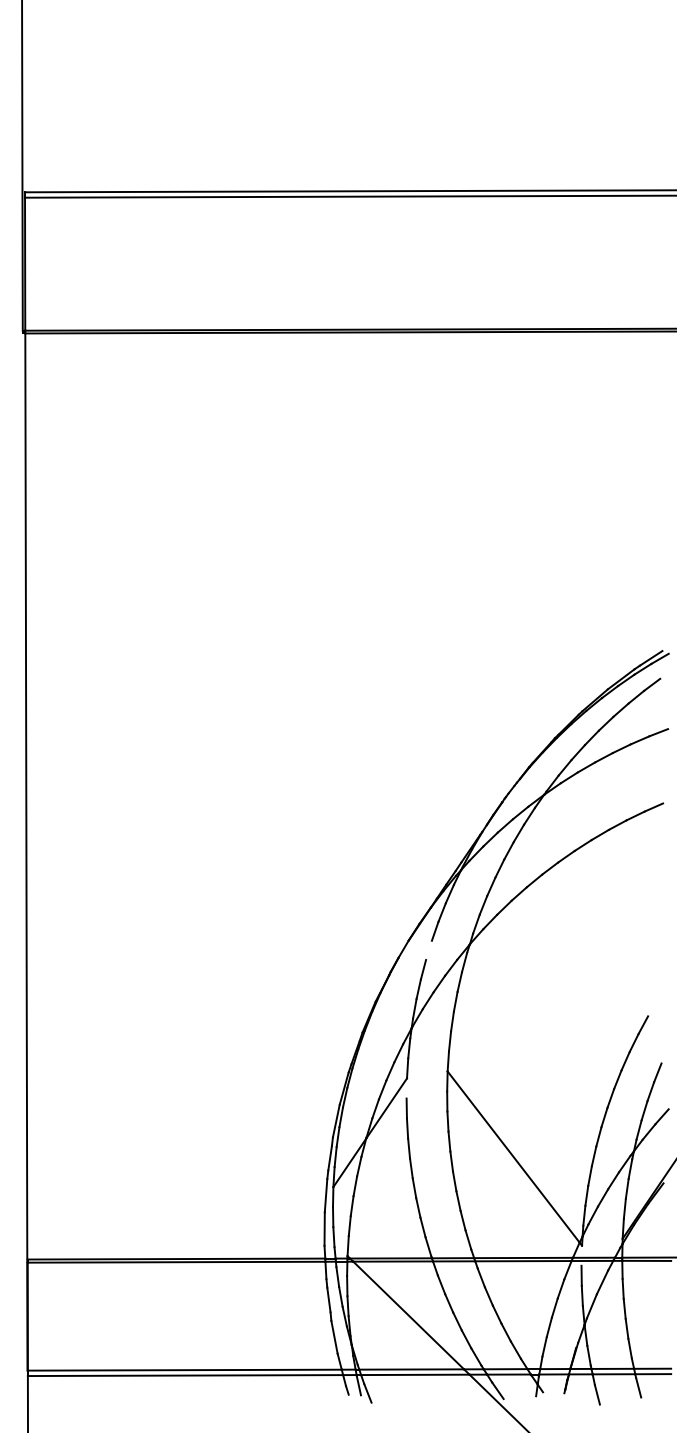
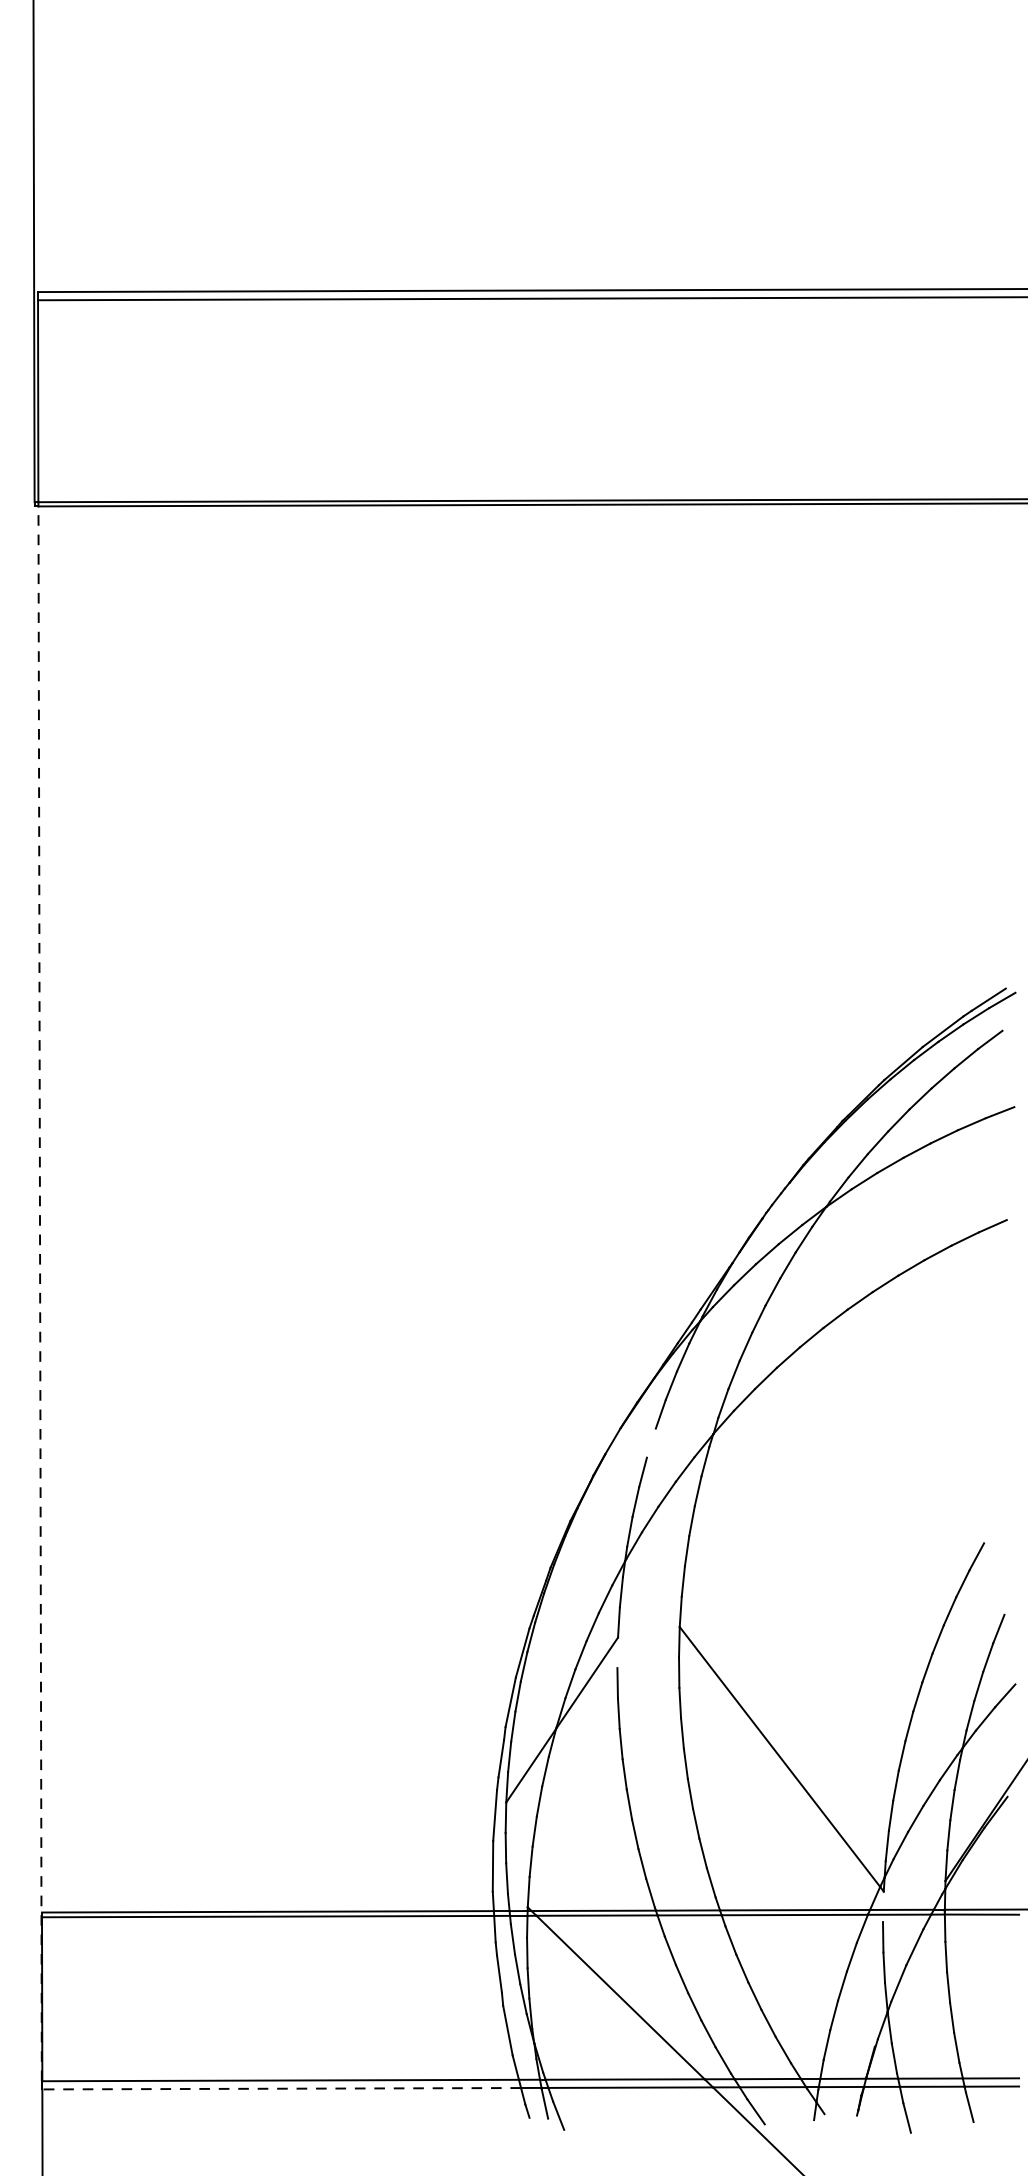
line: (26, 852) -> (40, 1294), solid -> dashed
line: (185, 1375) -> (281, 2088), solid -> dashed

